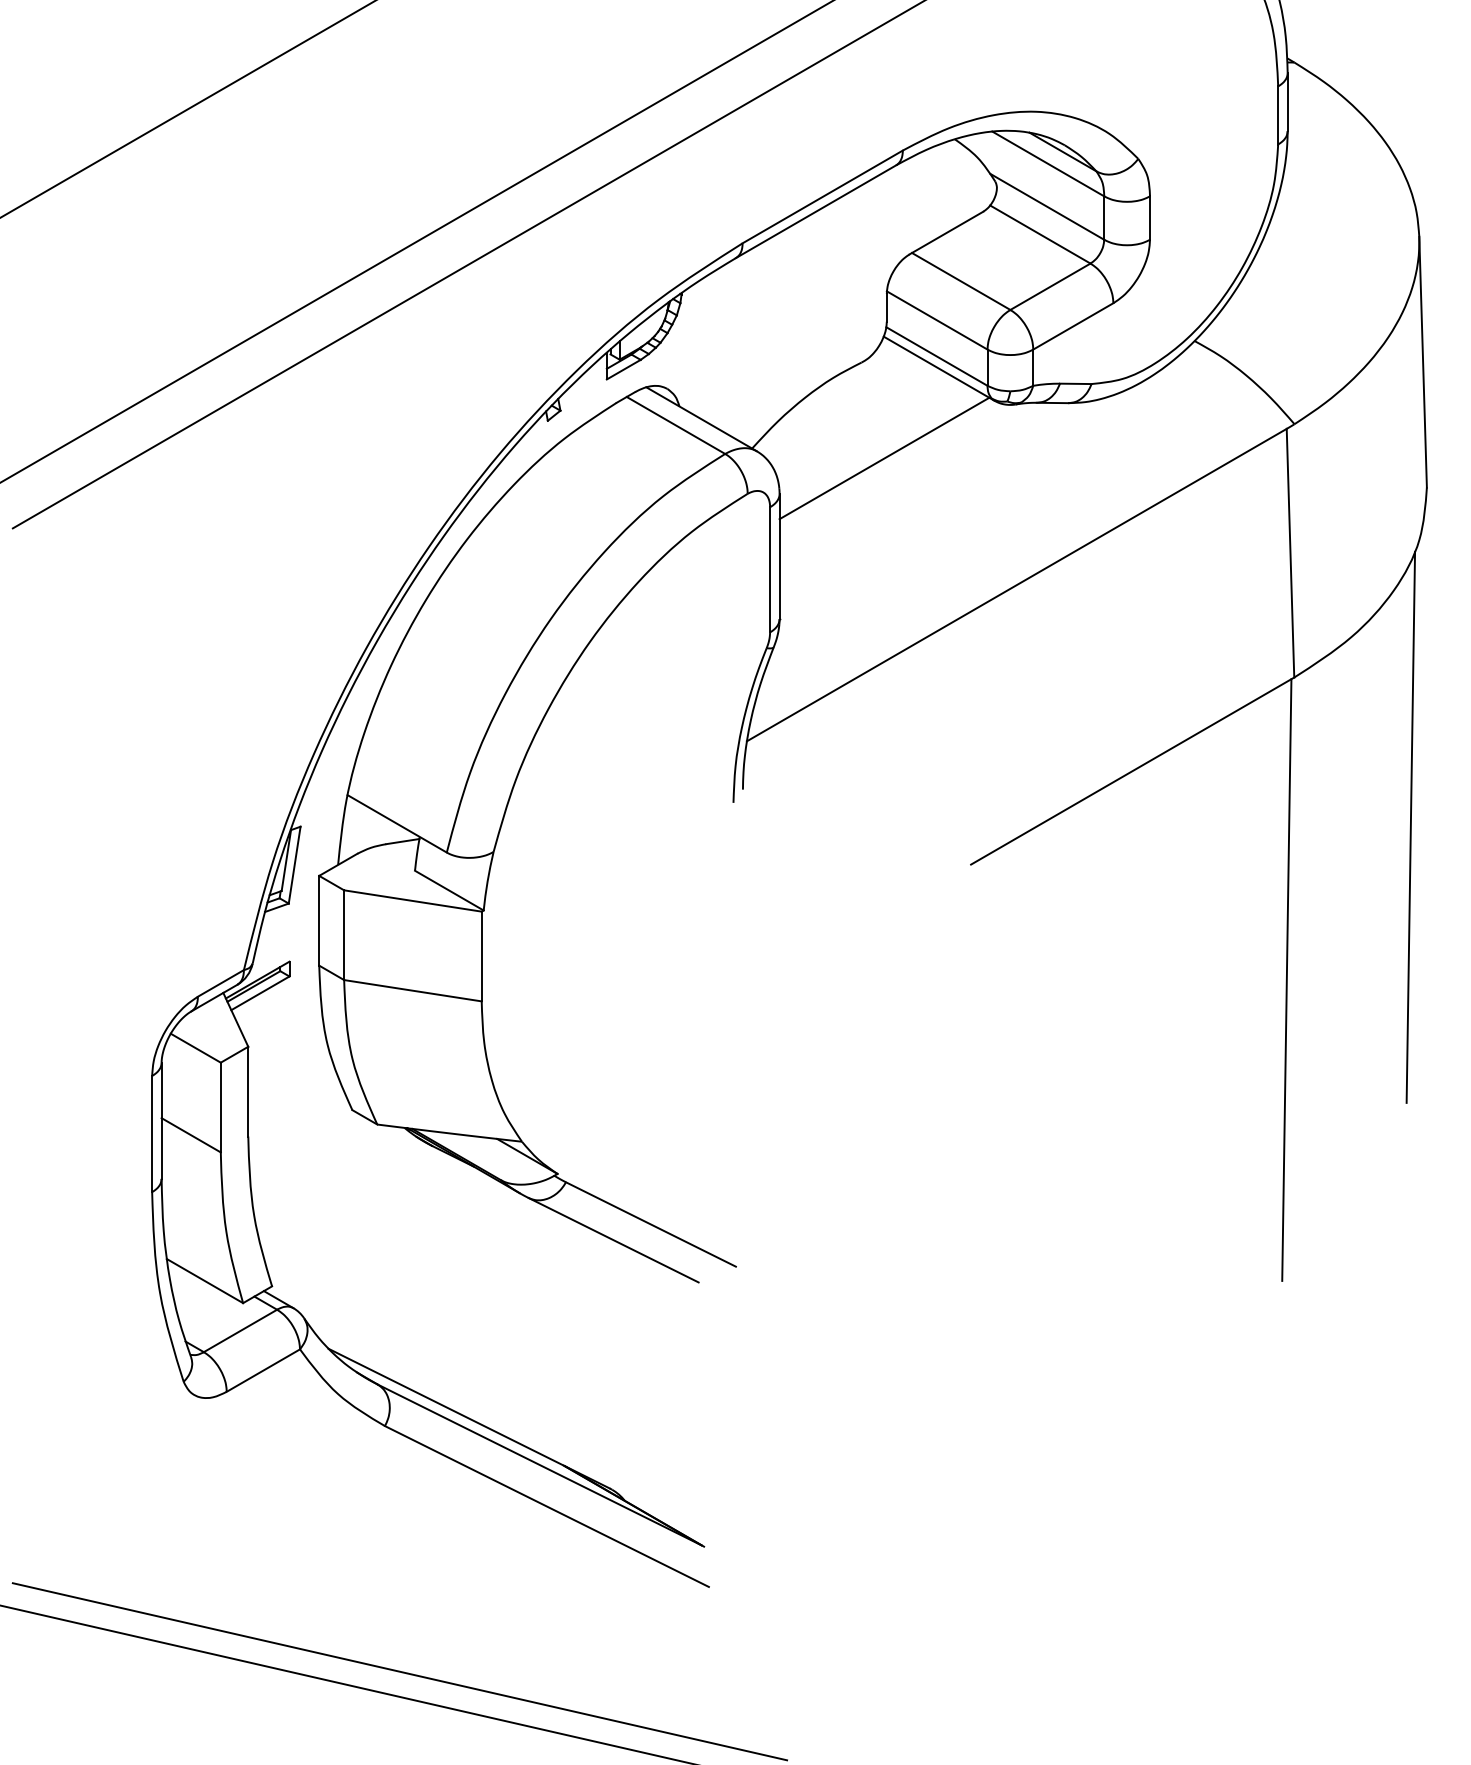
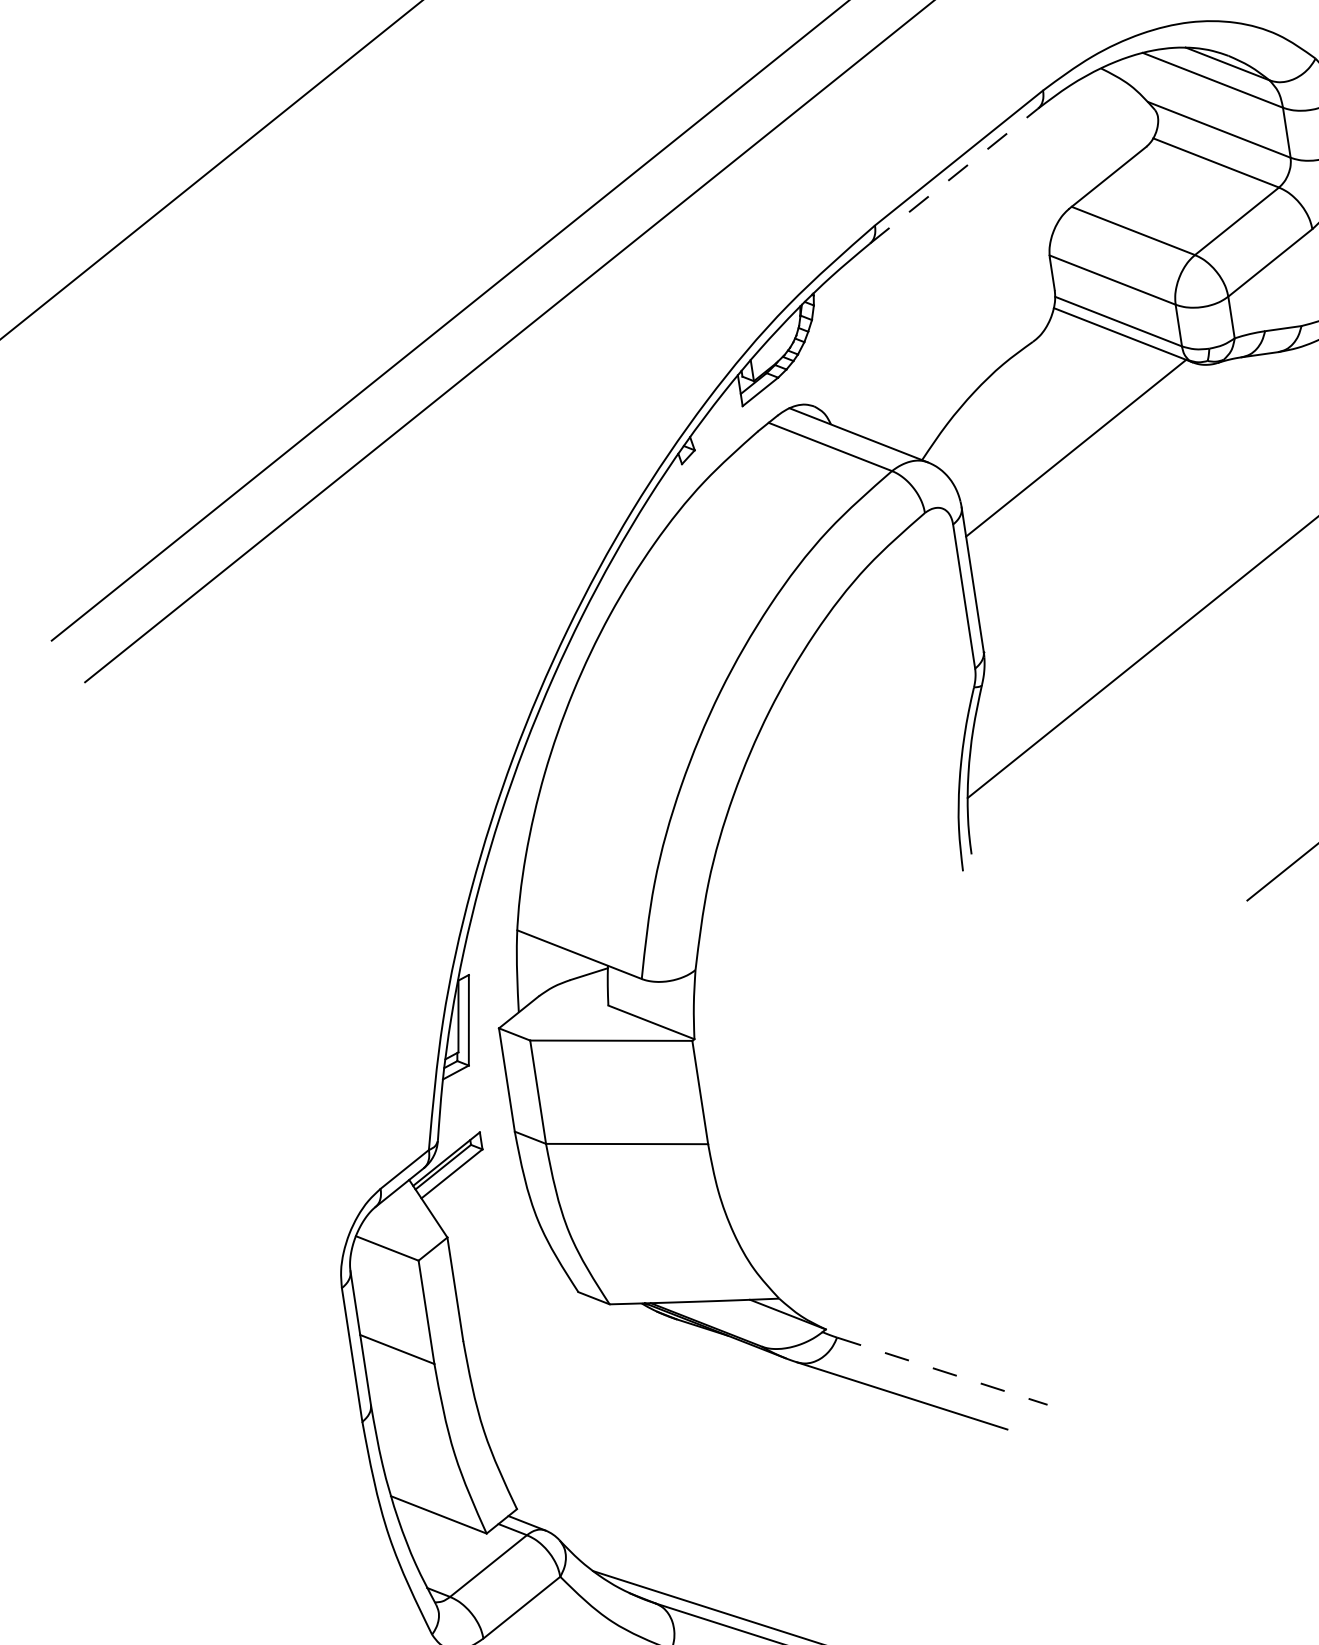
line: (816, 211) -> (954, 175), solid -> dashed
line: (650, 1224) -> (941, 1371), solid -> dashed

